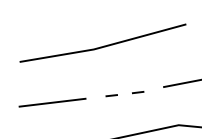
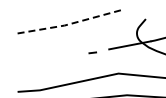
line: (103, 46) -> (70, 23), solid -> dashed
line: (110, 95) -> (75, 54), removed
line: (52, 101) -> (38, 58), removed

